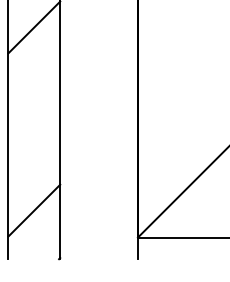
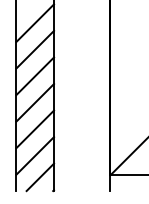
line: (34, 64) -> (35, 49), added
line: (34, 100) -> (35, 76), added
line: (34, 137) -> (35, 102), added
line: (34, 173) -> (35, 128), added
line: (41, 240) -> (40, 177), added

